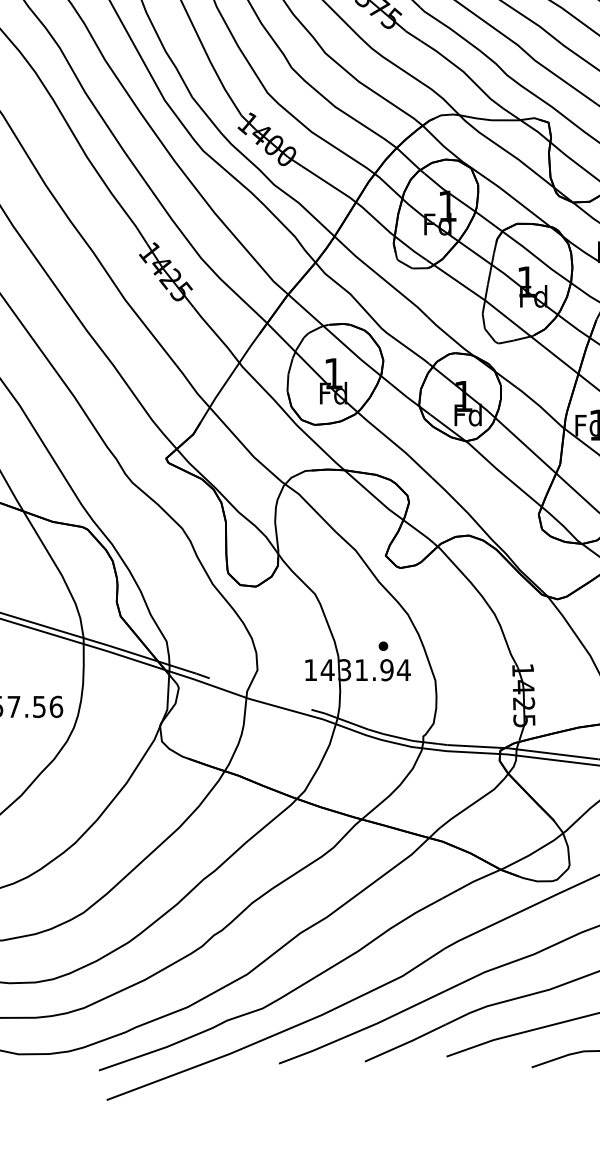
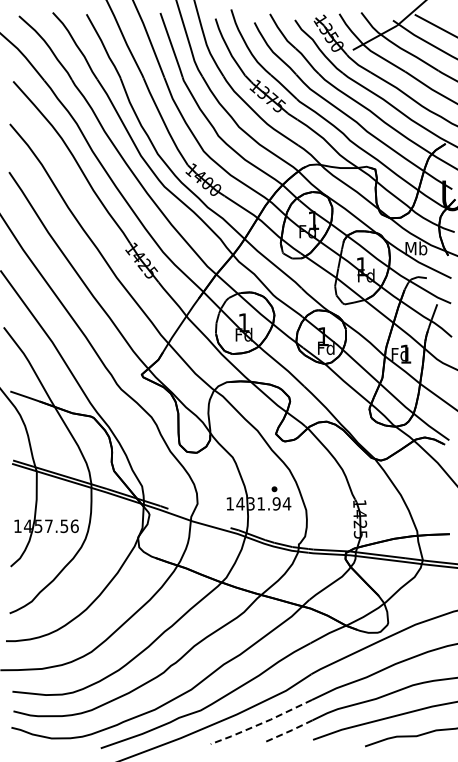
line: (362, 1029) -> (261, 723), solid -> dashed
line: (406, 1042) -> (288, 731), solid -> dashed

